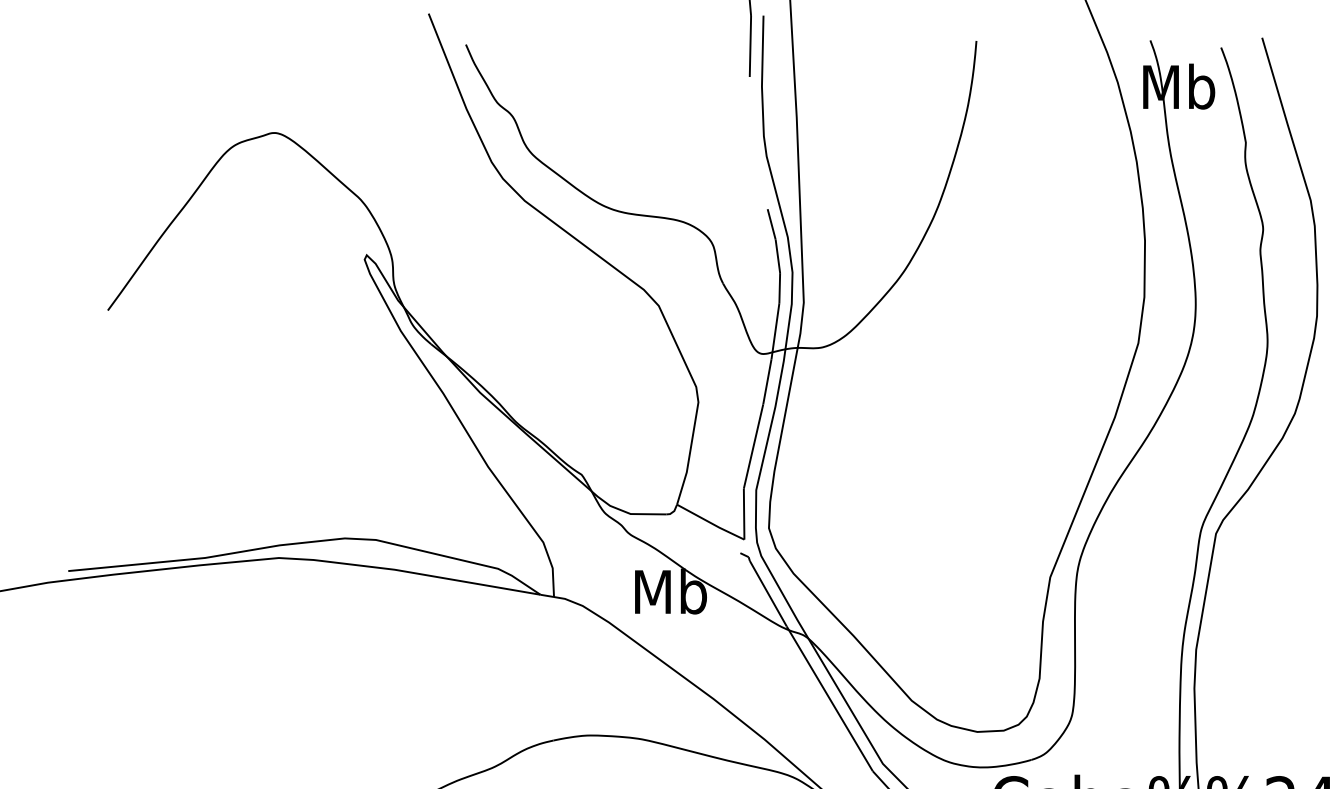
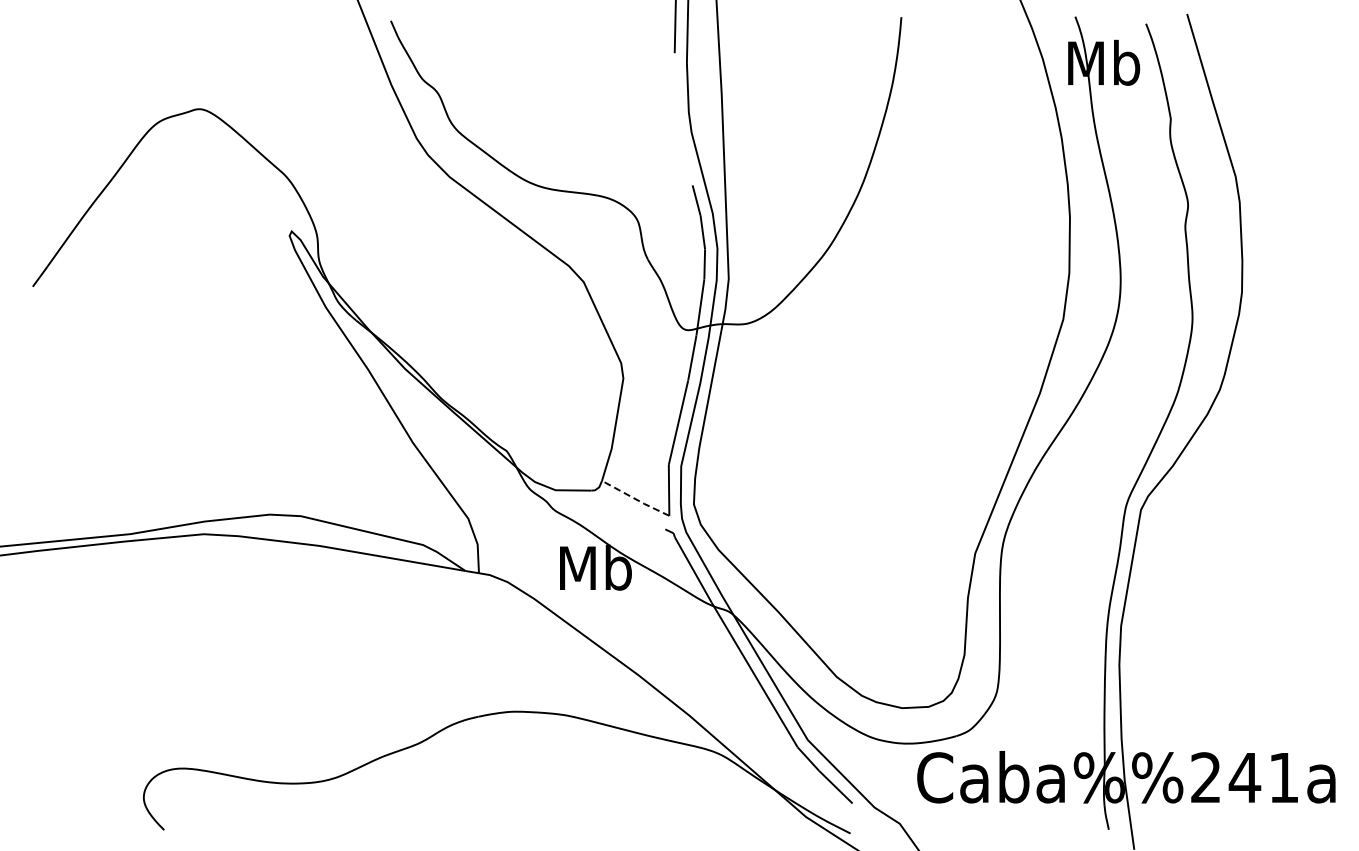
line: (710, 523) -> (635, 499), solid -> dashed

